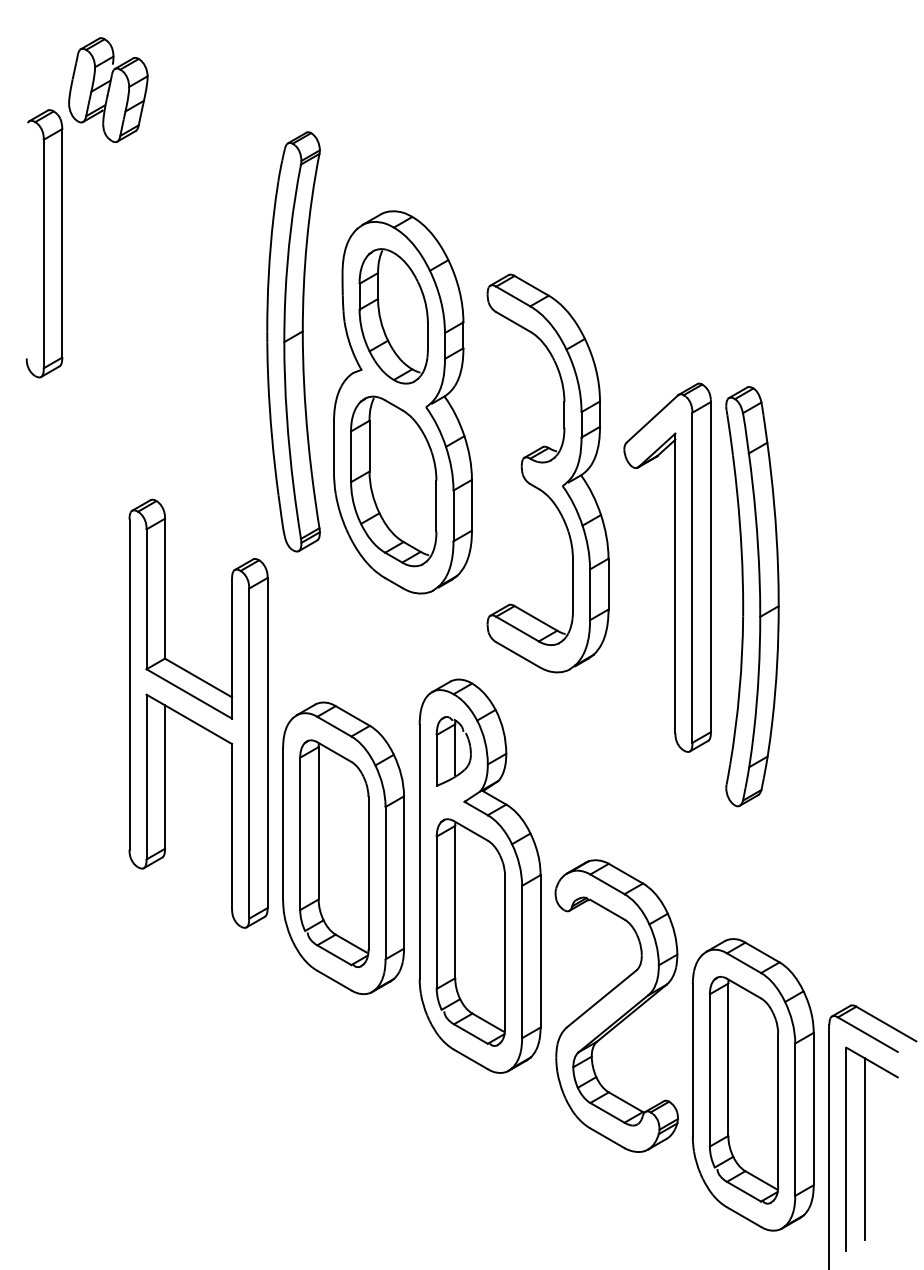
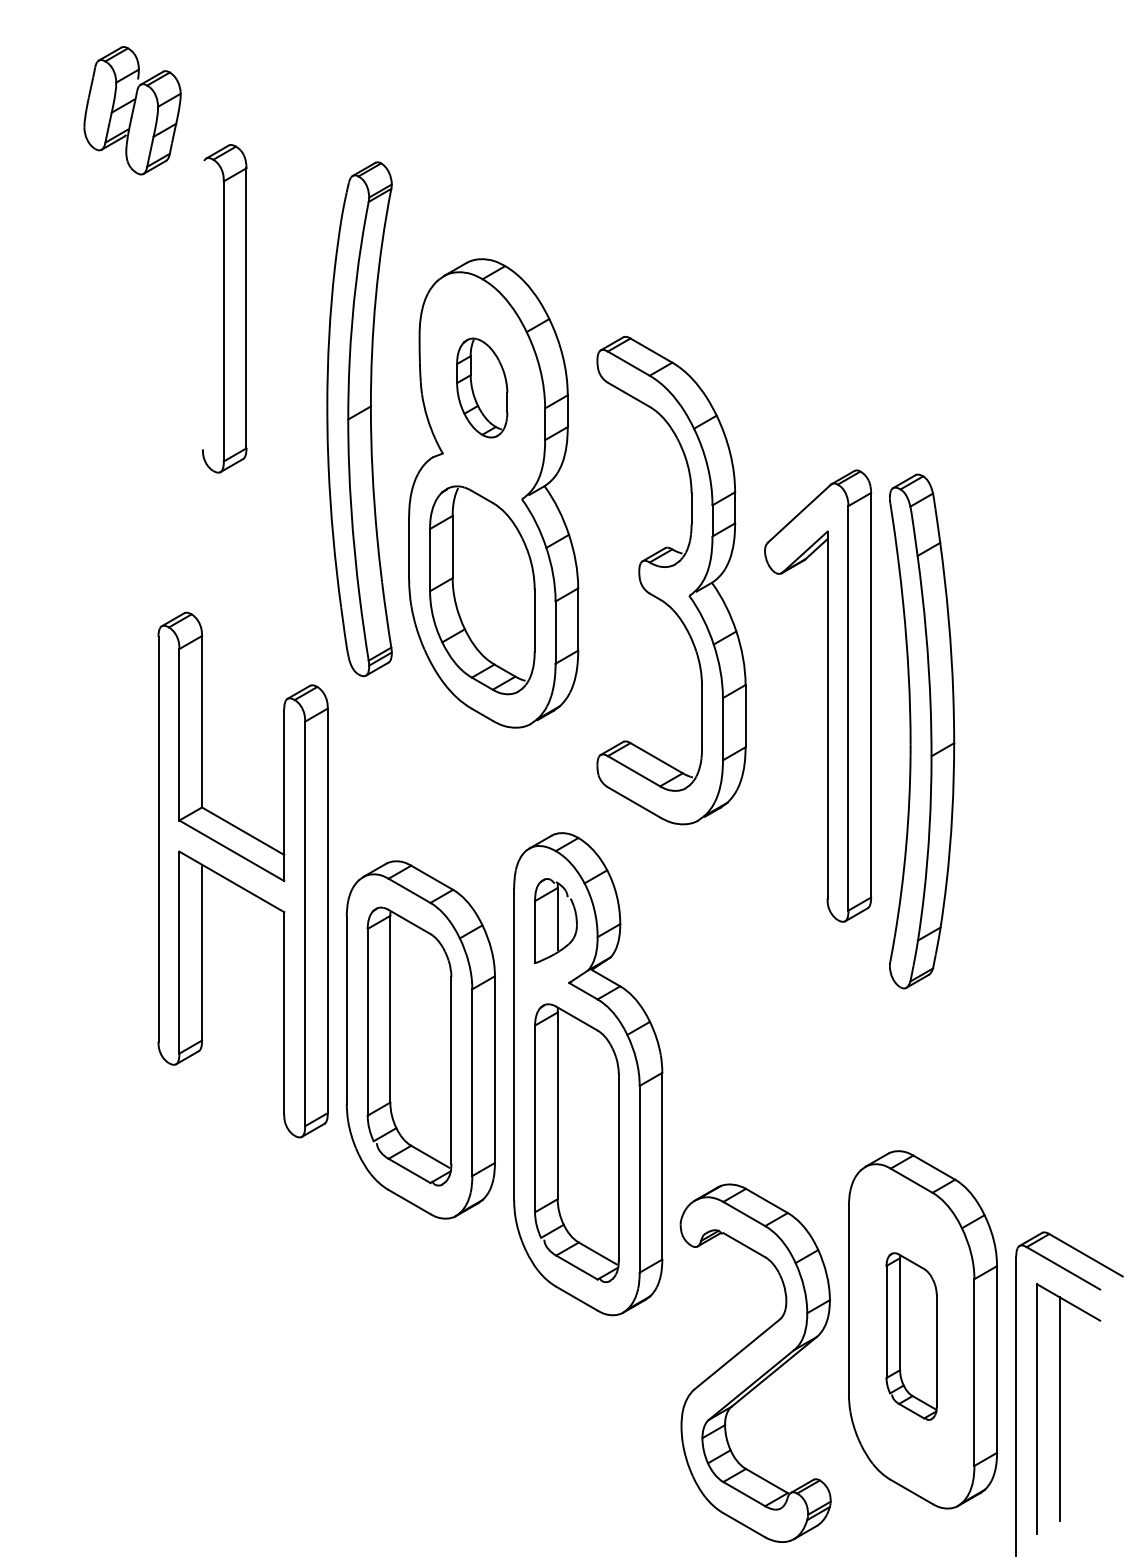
part: (44, 243) -> (224, 308), moved
part: (393, 316) -> (482, 388), size x0.6
part: (616, 1005) -> (755, 1362), moved
part: (743, 1090) -> (911, 1336), size x0.6

